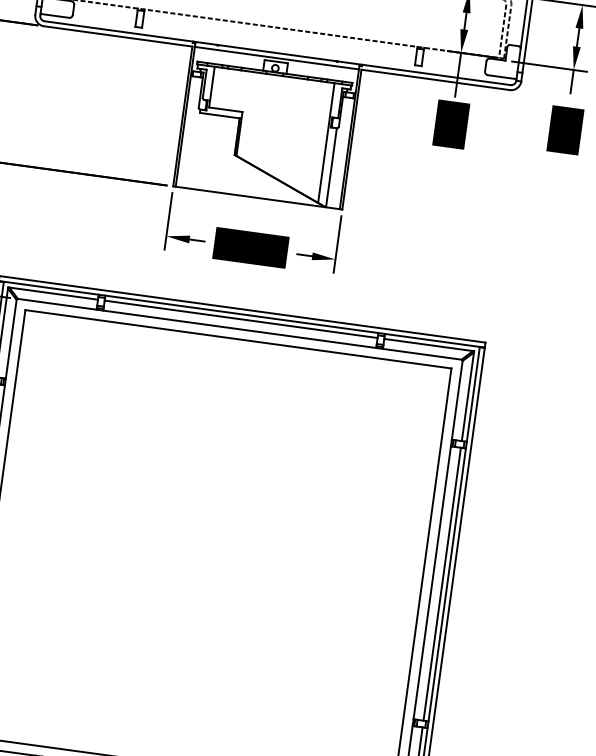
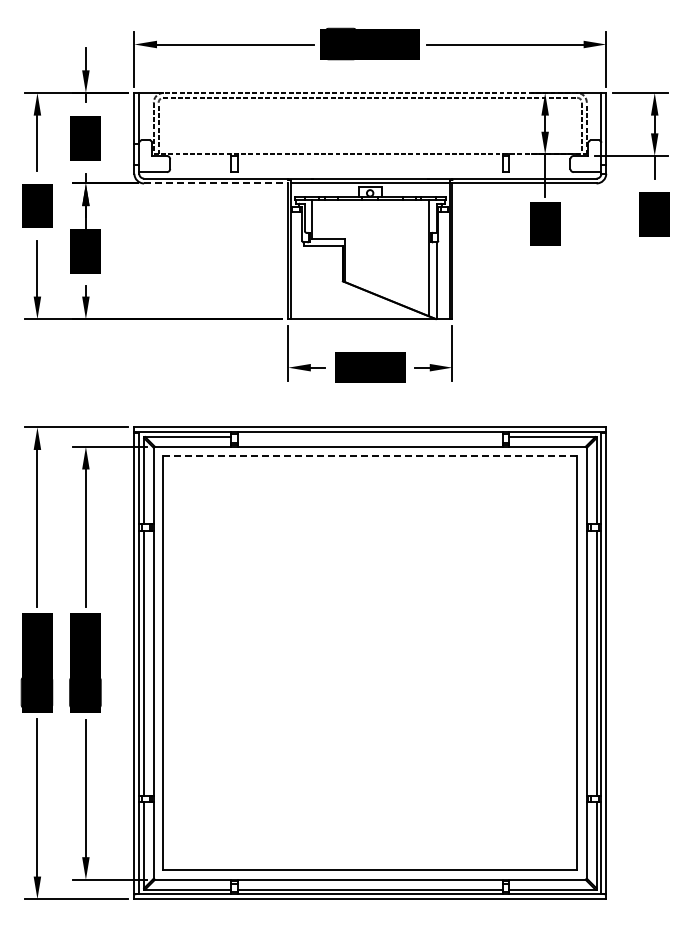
line: (118, 36) -> (216, 183), solid -> dashed
line: (240, 319) -> (369, 437), removed
line: (238, 339) -> (370, 456), solid -> dashed

